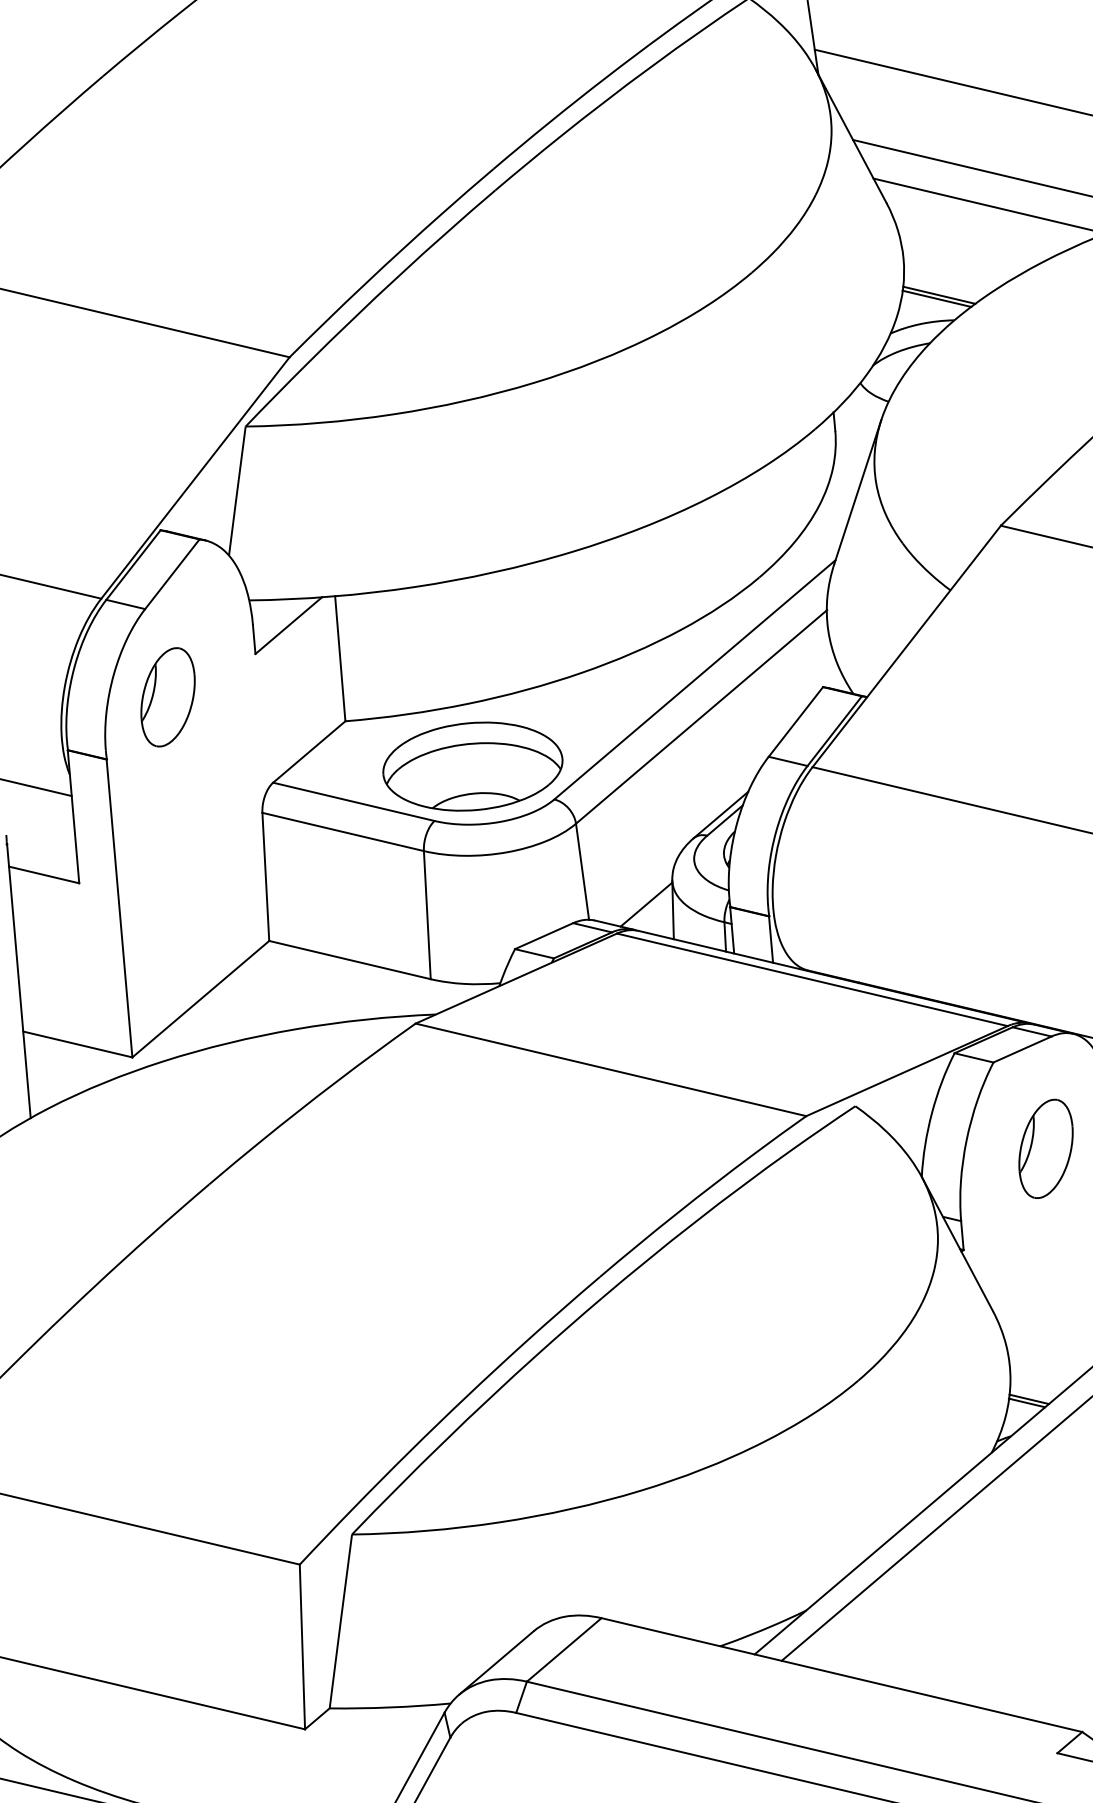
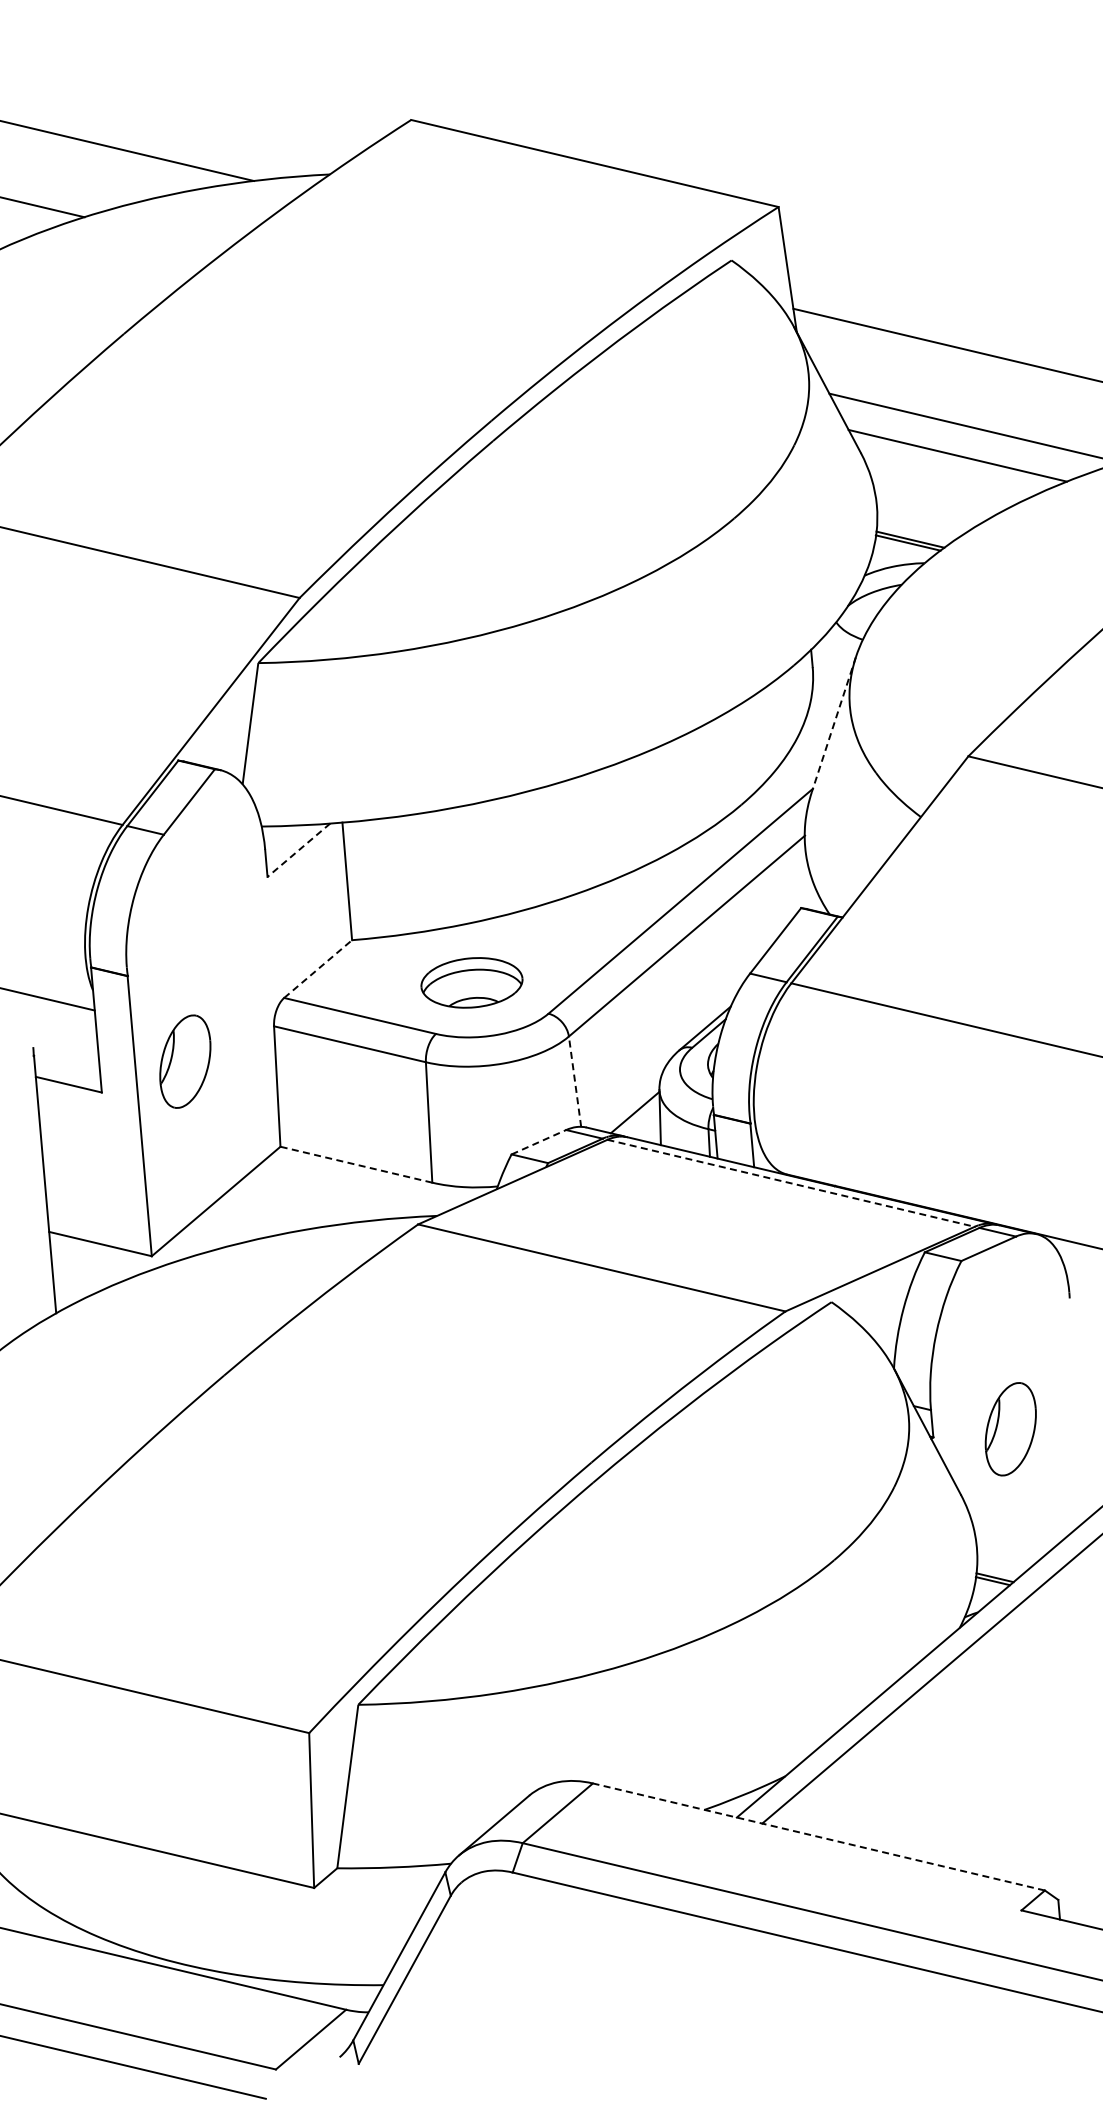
line: (857, 491) -> (833, 724), solid -> dashed
line: (288, 625) -> (298, 850), solid -> dashed
part: (168, 697) -> (185, 1061), moved
line: (309, 752) -> (318, 969), solid -> dashed
part: (472, 766) -> (471, 982), size x0.6
line: (583, 871) -> (575, 1081), solid -> dashed
line: (543, 936) -> (538, 1142), solid -> dashed
line: (349, 959) -> (355, 1164), solid -> dashed
line: (812, 980) -> (791, 1183), solid -> dashed
part: (1045, 1149) -> (1010, 1429), moved
line: (841, 1674) -> (818, 1836), solid -> dashed

